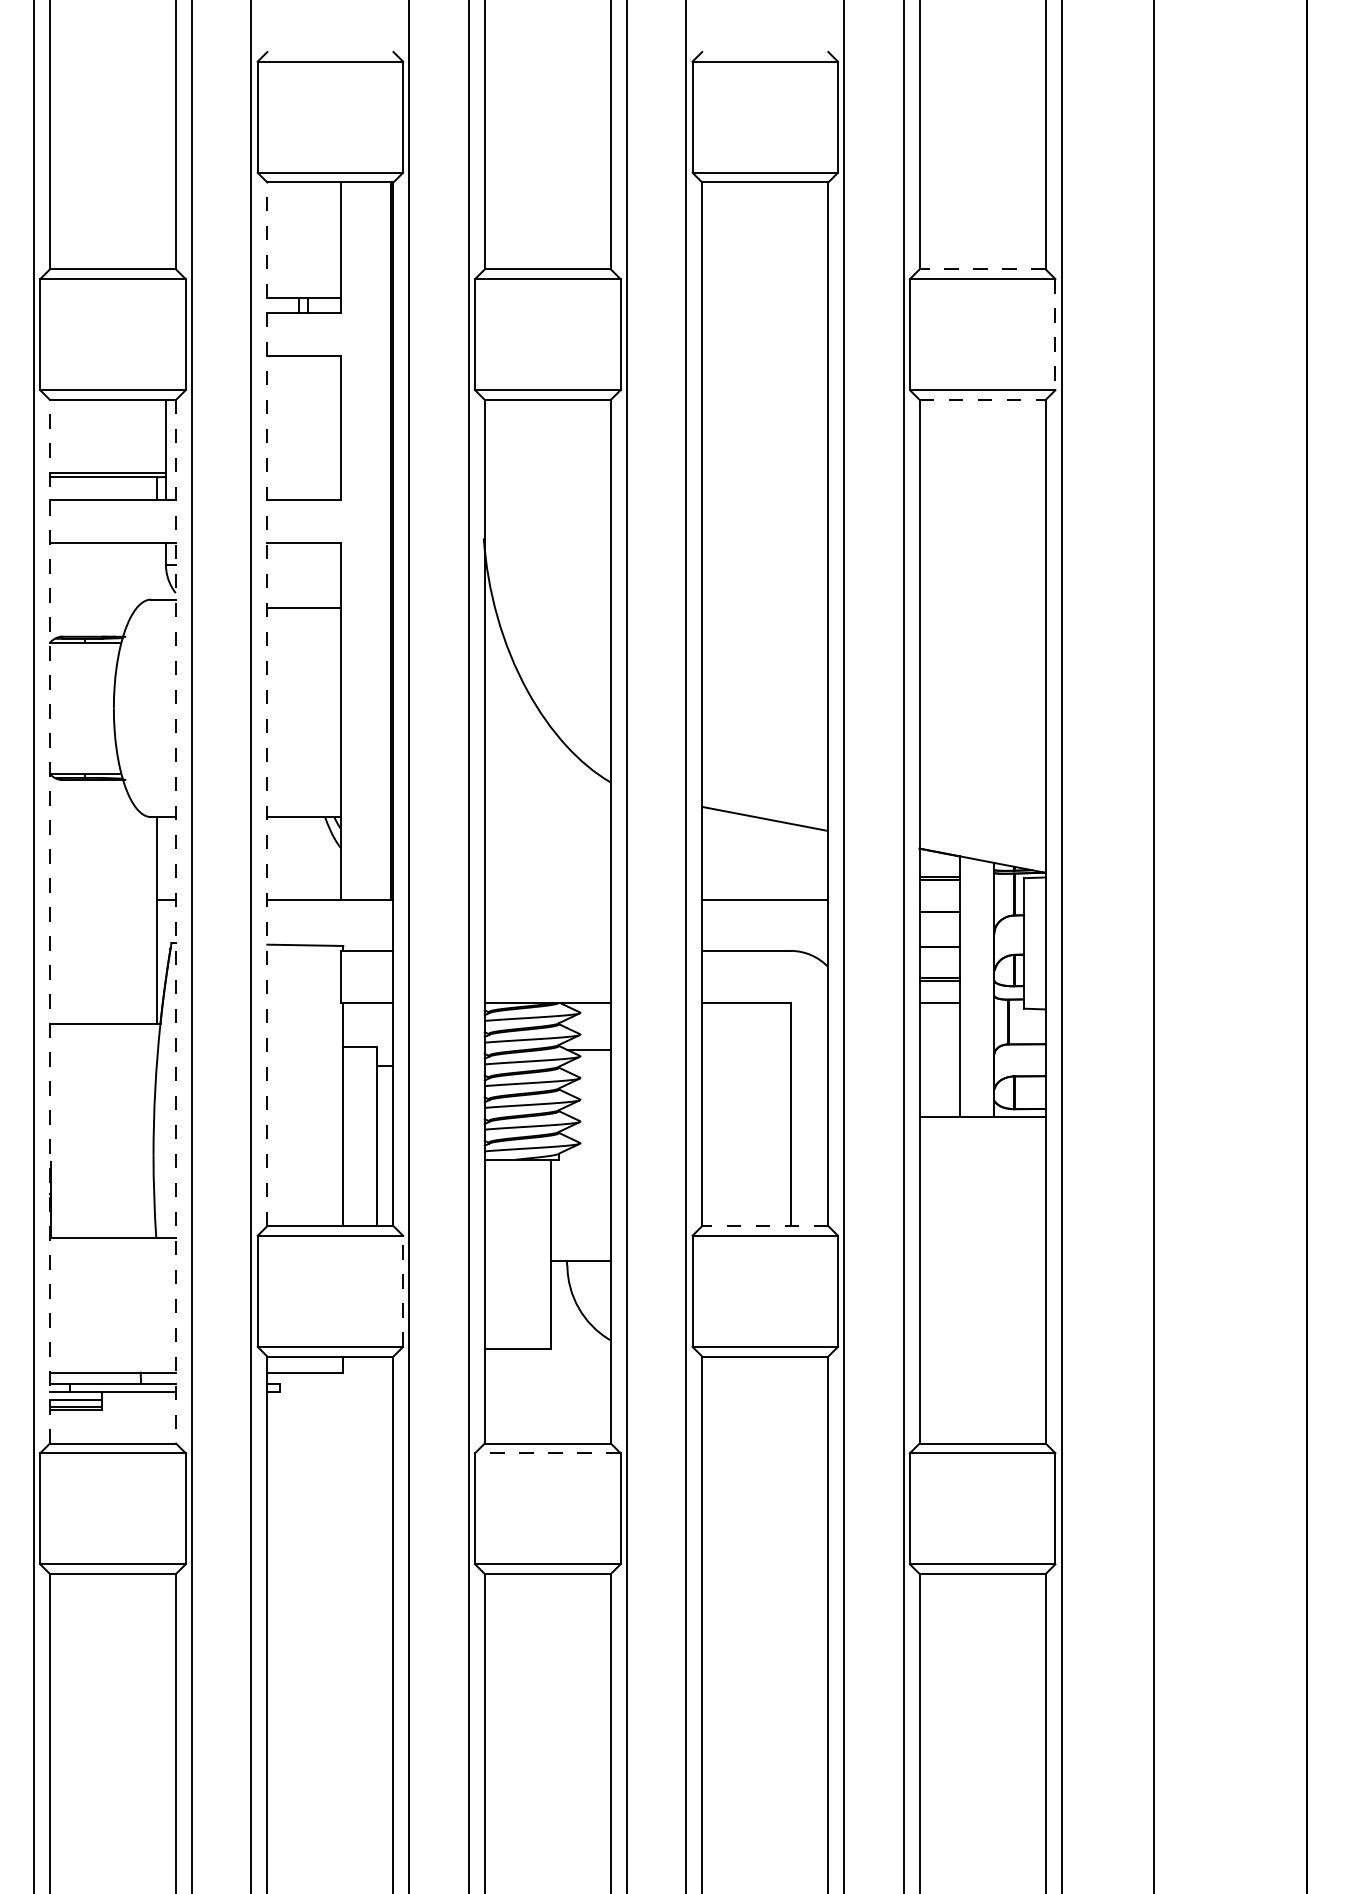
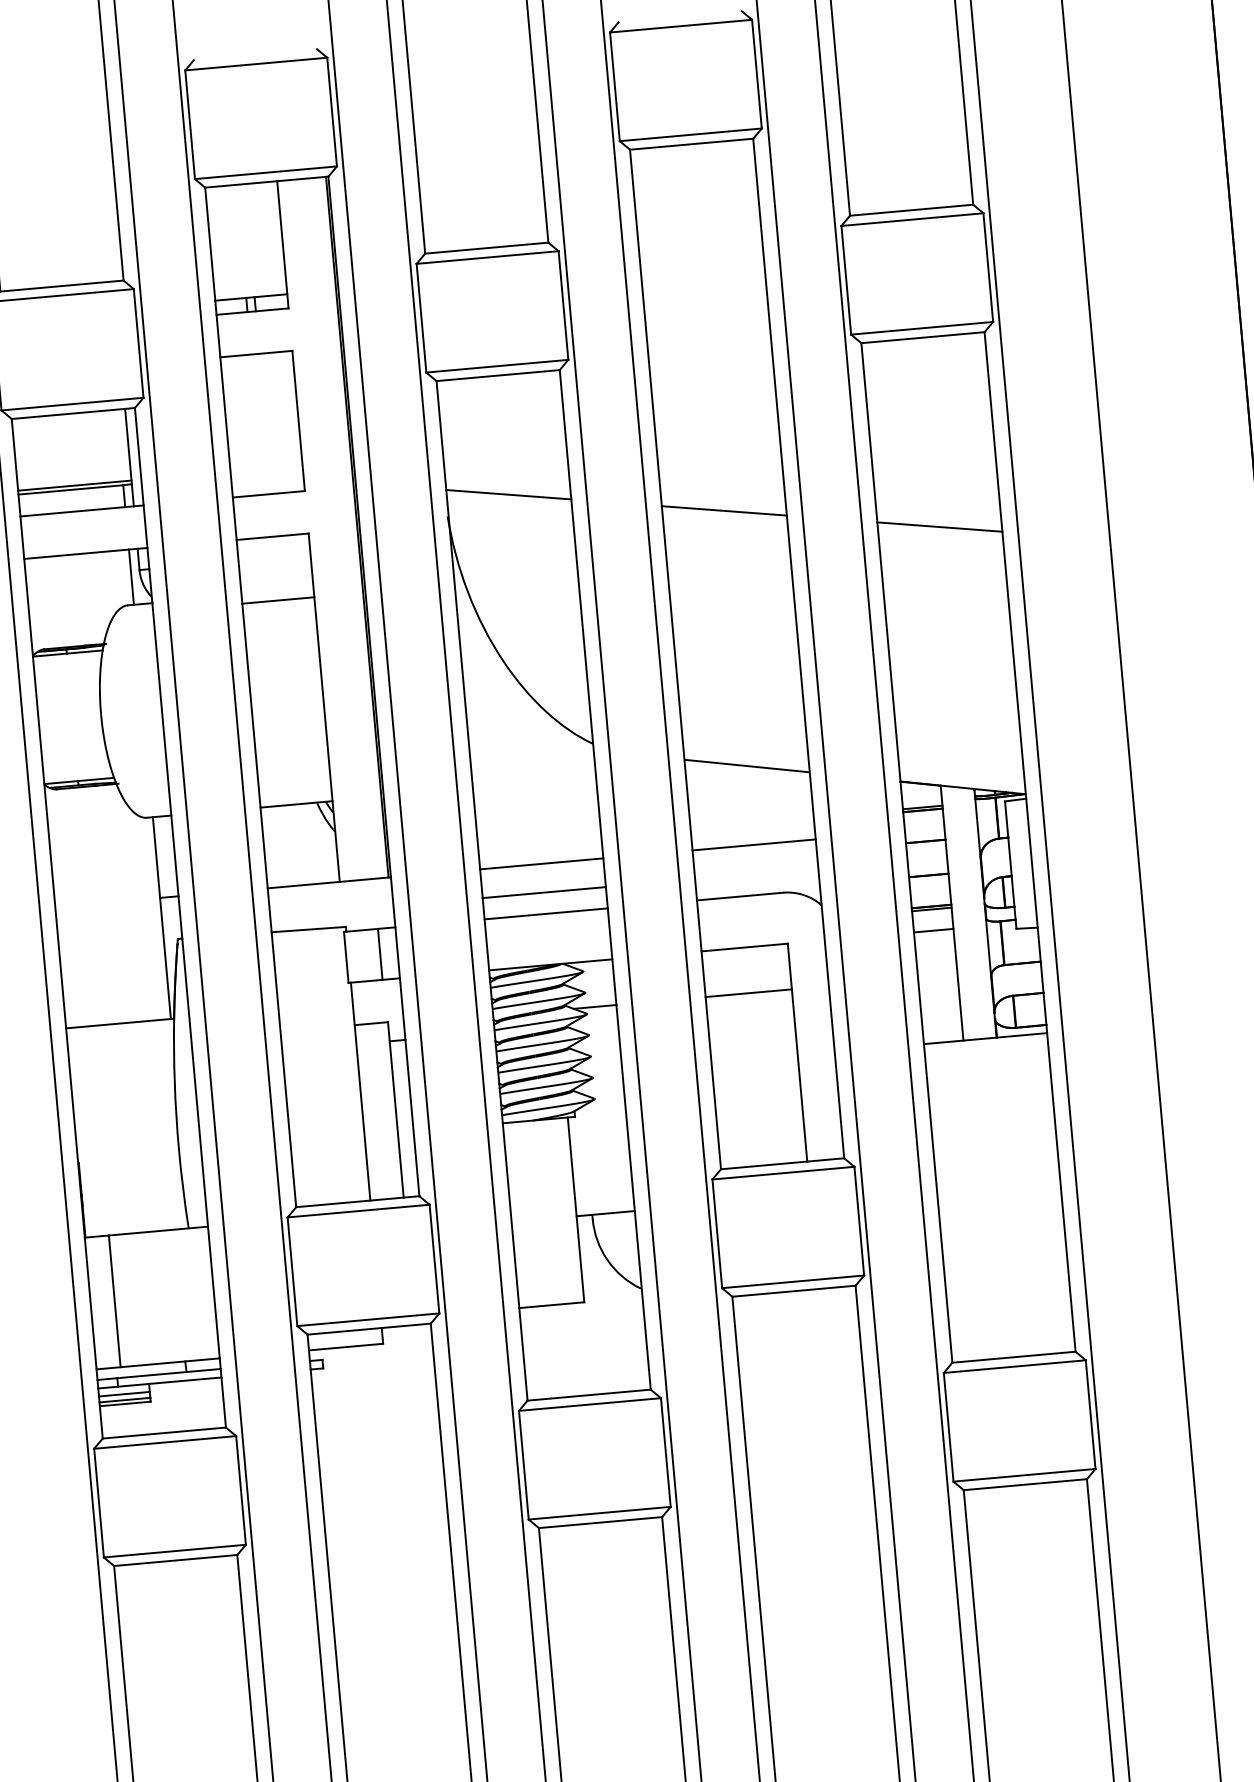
line: (982, 269) -> (911, 210), dashed -> solid
line: (1055, 334) -> (988, 267), dashed -> solid
line: (983, 399) -> (923, 337), dashed -> solid
line: (547, 521) -> (508, 494), added
line: (765, 557) -> (724, 510), added
line: (157, 571) -> (131, 577), added
line: (982, 593) -> (939, 526), added
line: (267, 704) -> (250, 697), dashed -> solid
line: (547, 899) -> (541, 863), added
line: (49, 921) -> (56, 928), dashed -> solid
line: (176, 921) -> (180, 917), dashed -> solid
line: (547, 929) -> (544, 893), added
line: (547, 950) -> (545, 913), added
line: (375, 976) -> (380, 953), added
line: (746, 1049) -> (748, 992), added
line: (764, 1226) -> (781, 1164), dashed -> solid
line: (403, 1291) -> (434, 1259), dashed -> solid
line: (74, 1304) -> (114, 1300), added
line: (547, 1453) -> (589, 1404), dashed -> solid

